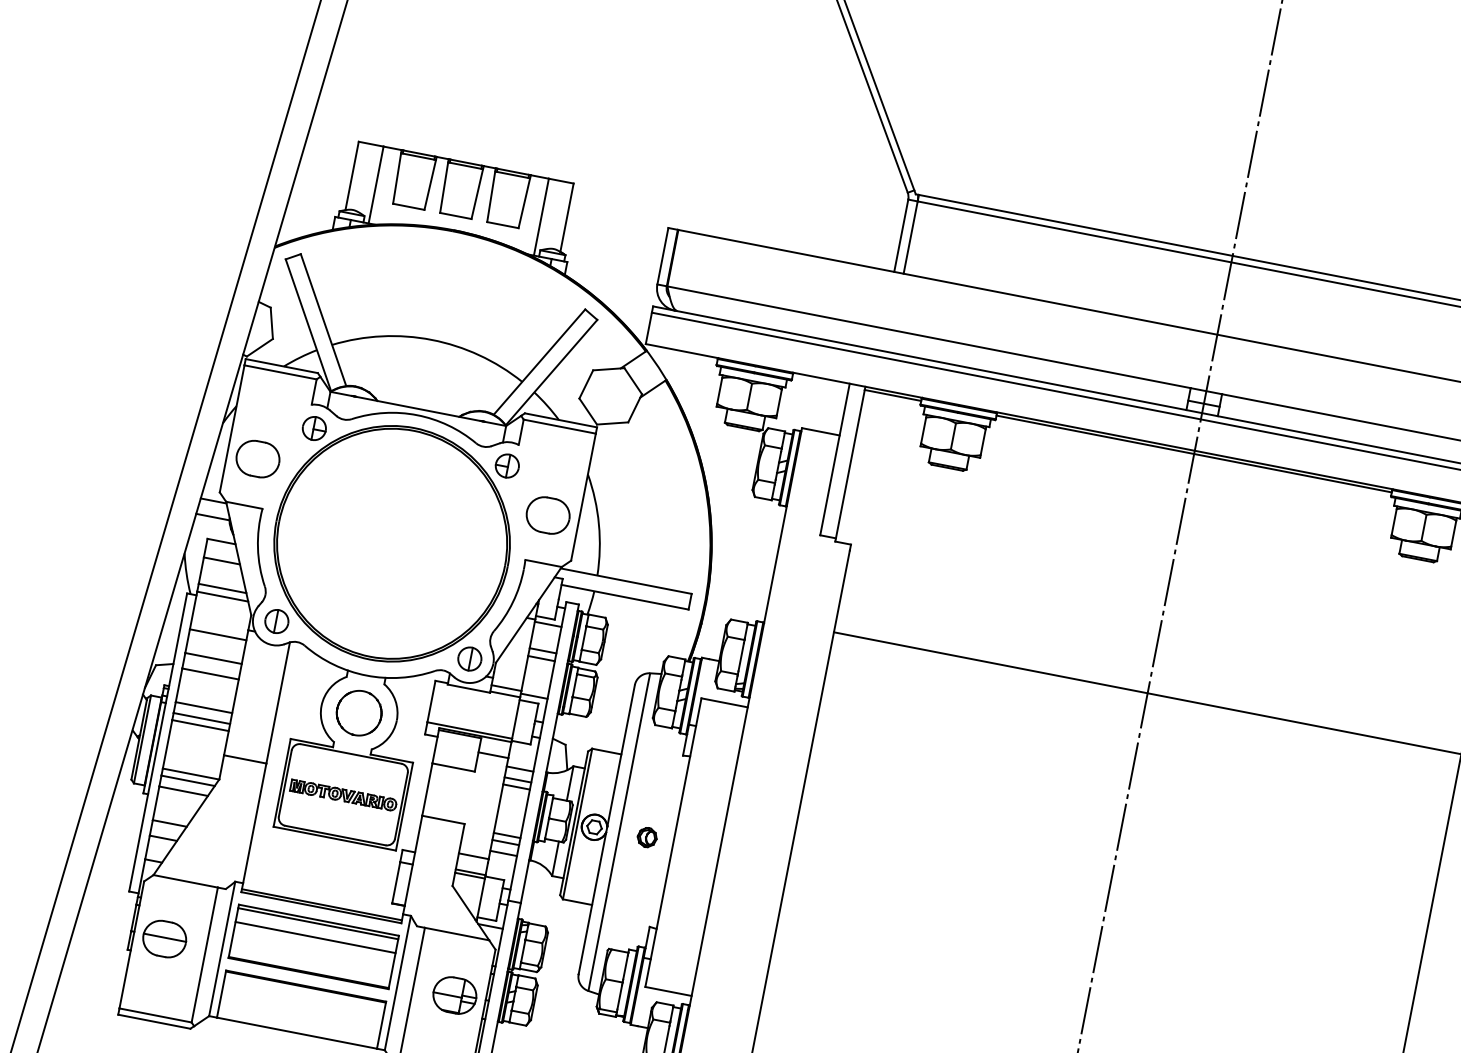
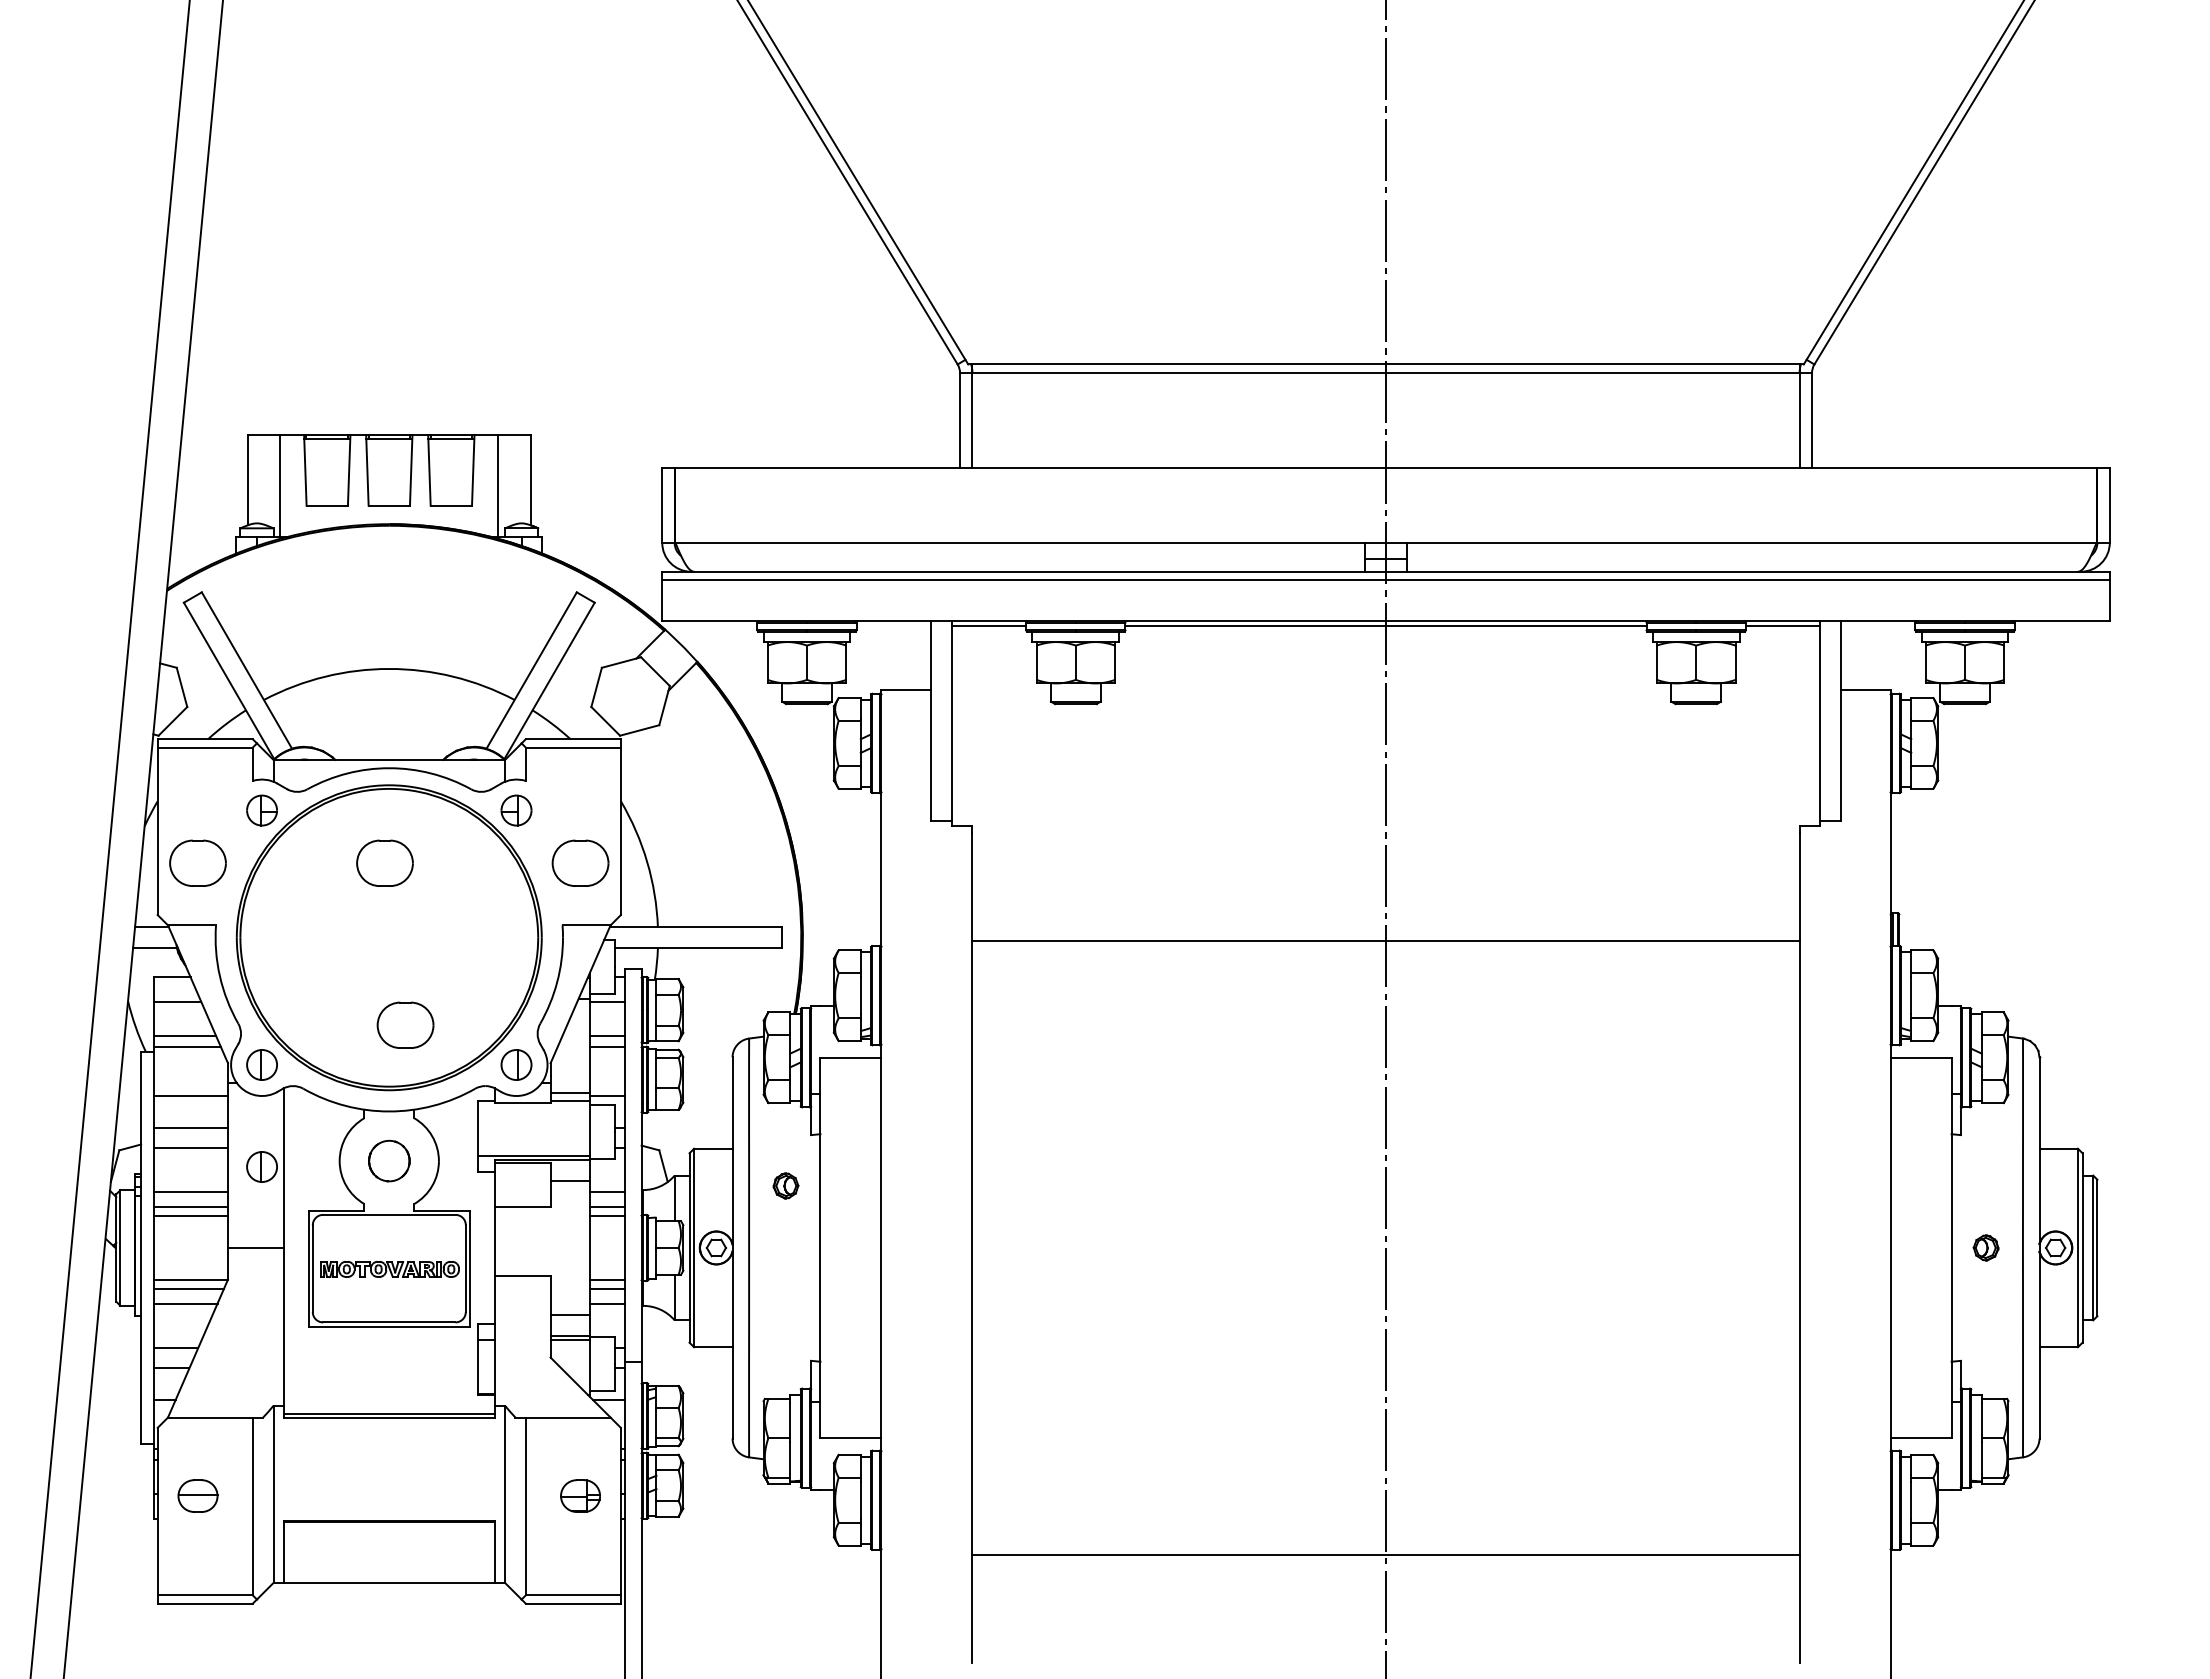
part: (399, 485) -> (384, 862), added
part: (391, 611) -> (405, 1024), added
part: (261, 698) -> (261, 1166), added
part: (359, 712) -> (389, 1160), size x0.7
part: (646, 837) -> (785, 1185), moved
part: (164, 938) -> (197, 1495), size x0.7
part: (314, 946) -> (389, 1468), removed
part: (454, 995) -> (580, 1495), size x0.7

